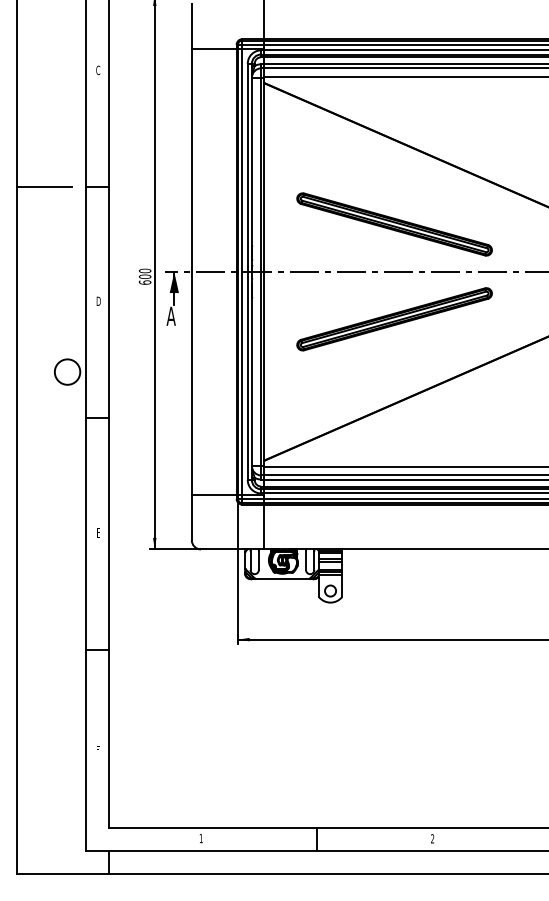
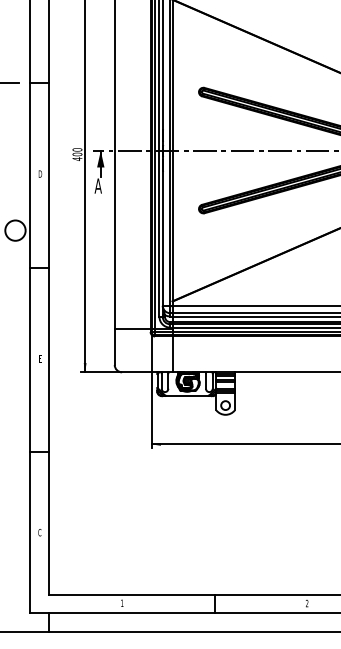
text: (144, 282) -> (76, 159), 600 -> 400
text: (98, 749) -> (40, 532), F -> C

